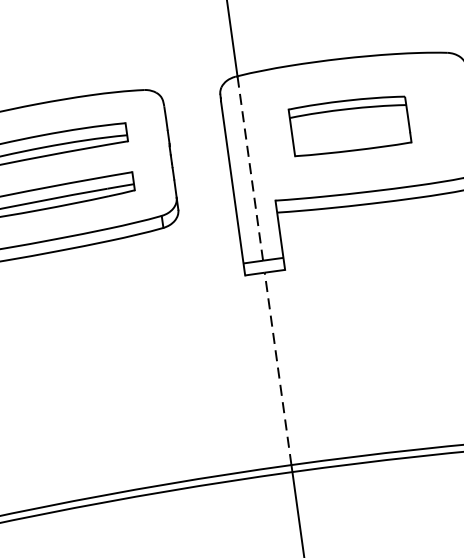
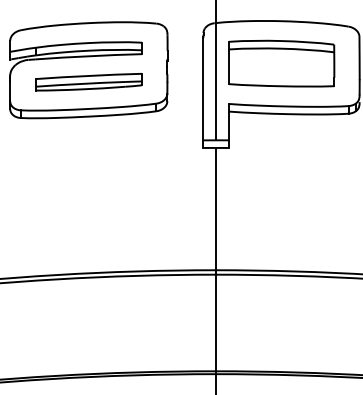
part: (349, 125) -> (281, 63), size x1.43
line: (249, 168) -> (215, 81), dashed -> solid
line: (277, 367) -> (215, 208), dashed -> solid

